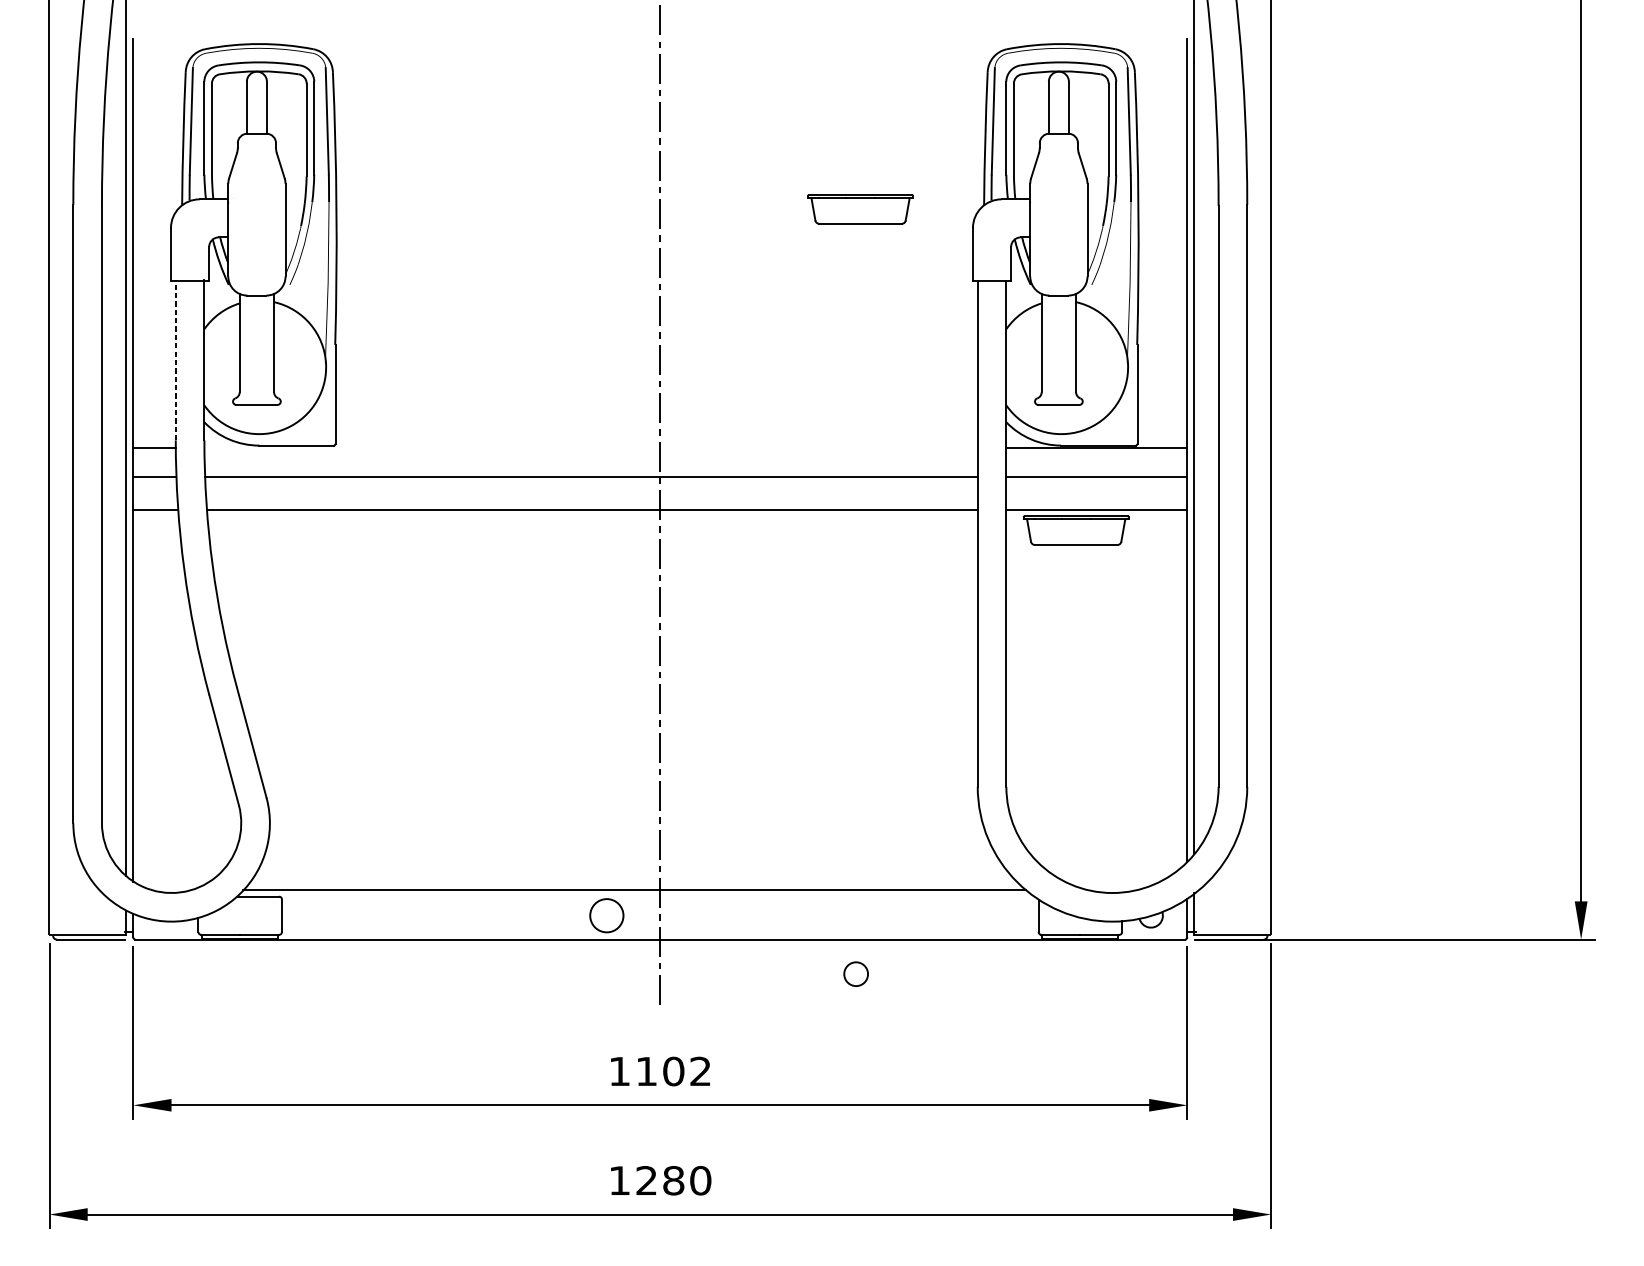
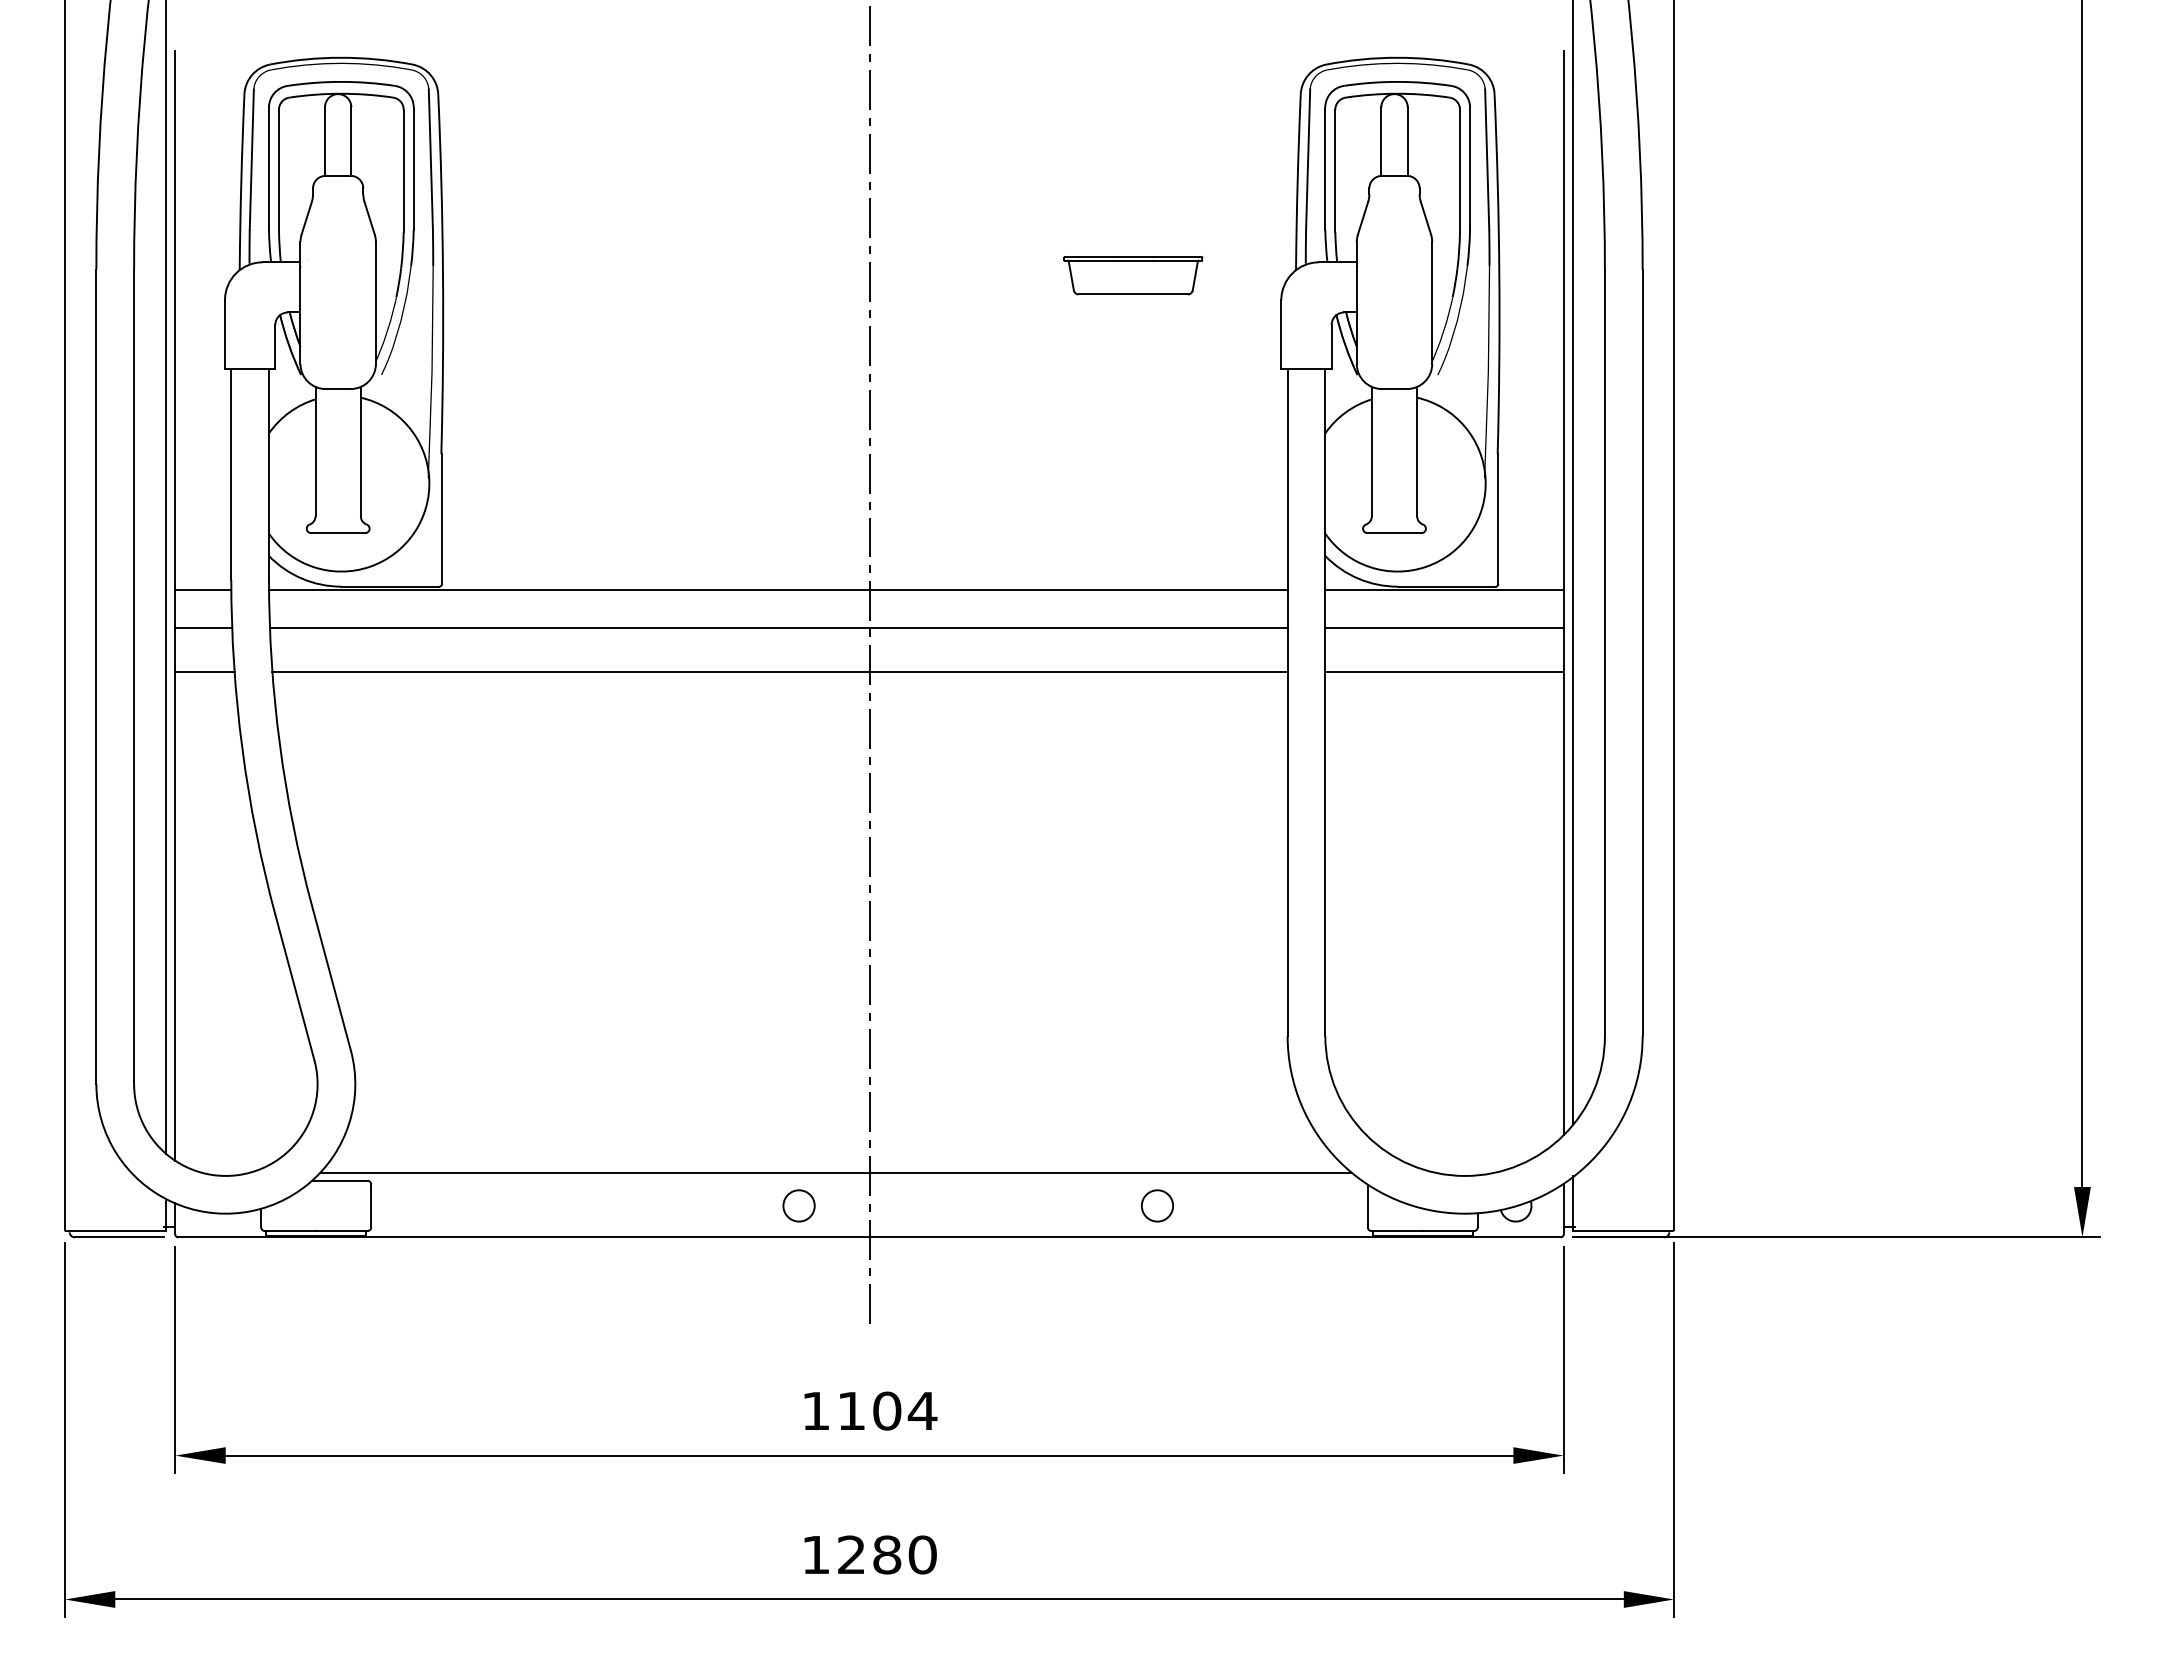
line: (175, 359) -> (231, 473), dashed -> solid
line: (591, 448) -> (778, 590), added
part: (1076, 530) -> (1417, 698), removed
circle: (606, 915) -> (798, 1205), size x0.71
circle: (856, 973) -> (1157, 1205), moved
text: (700, 1071) -> (922, 1410), 1102 -> 1104

